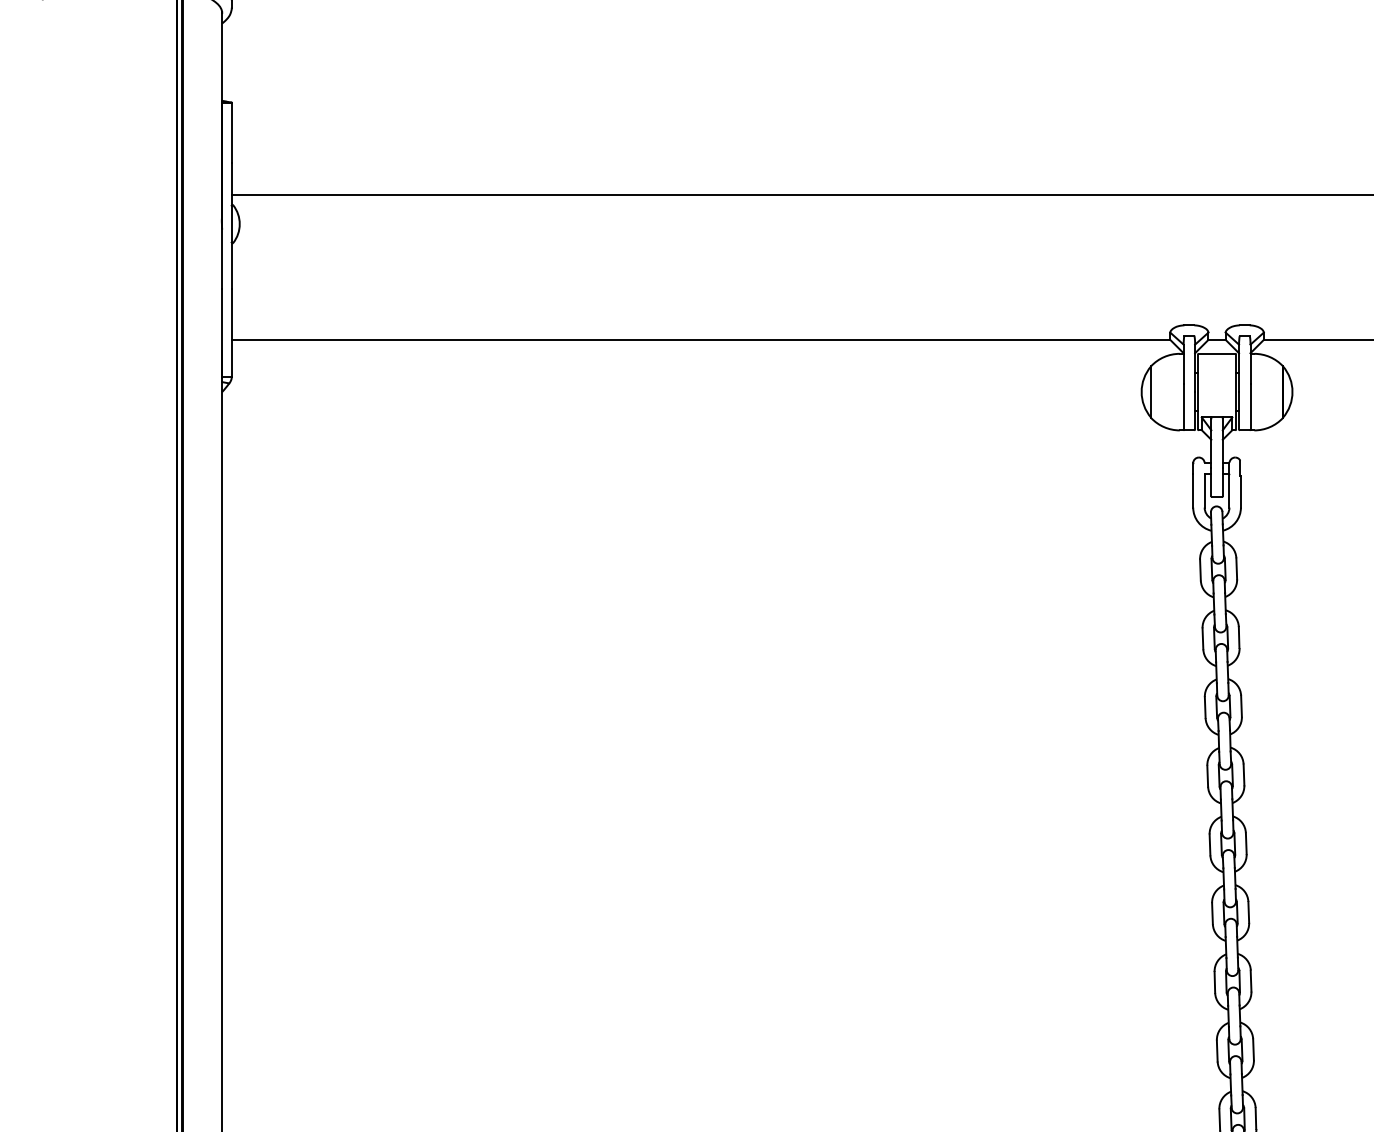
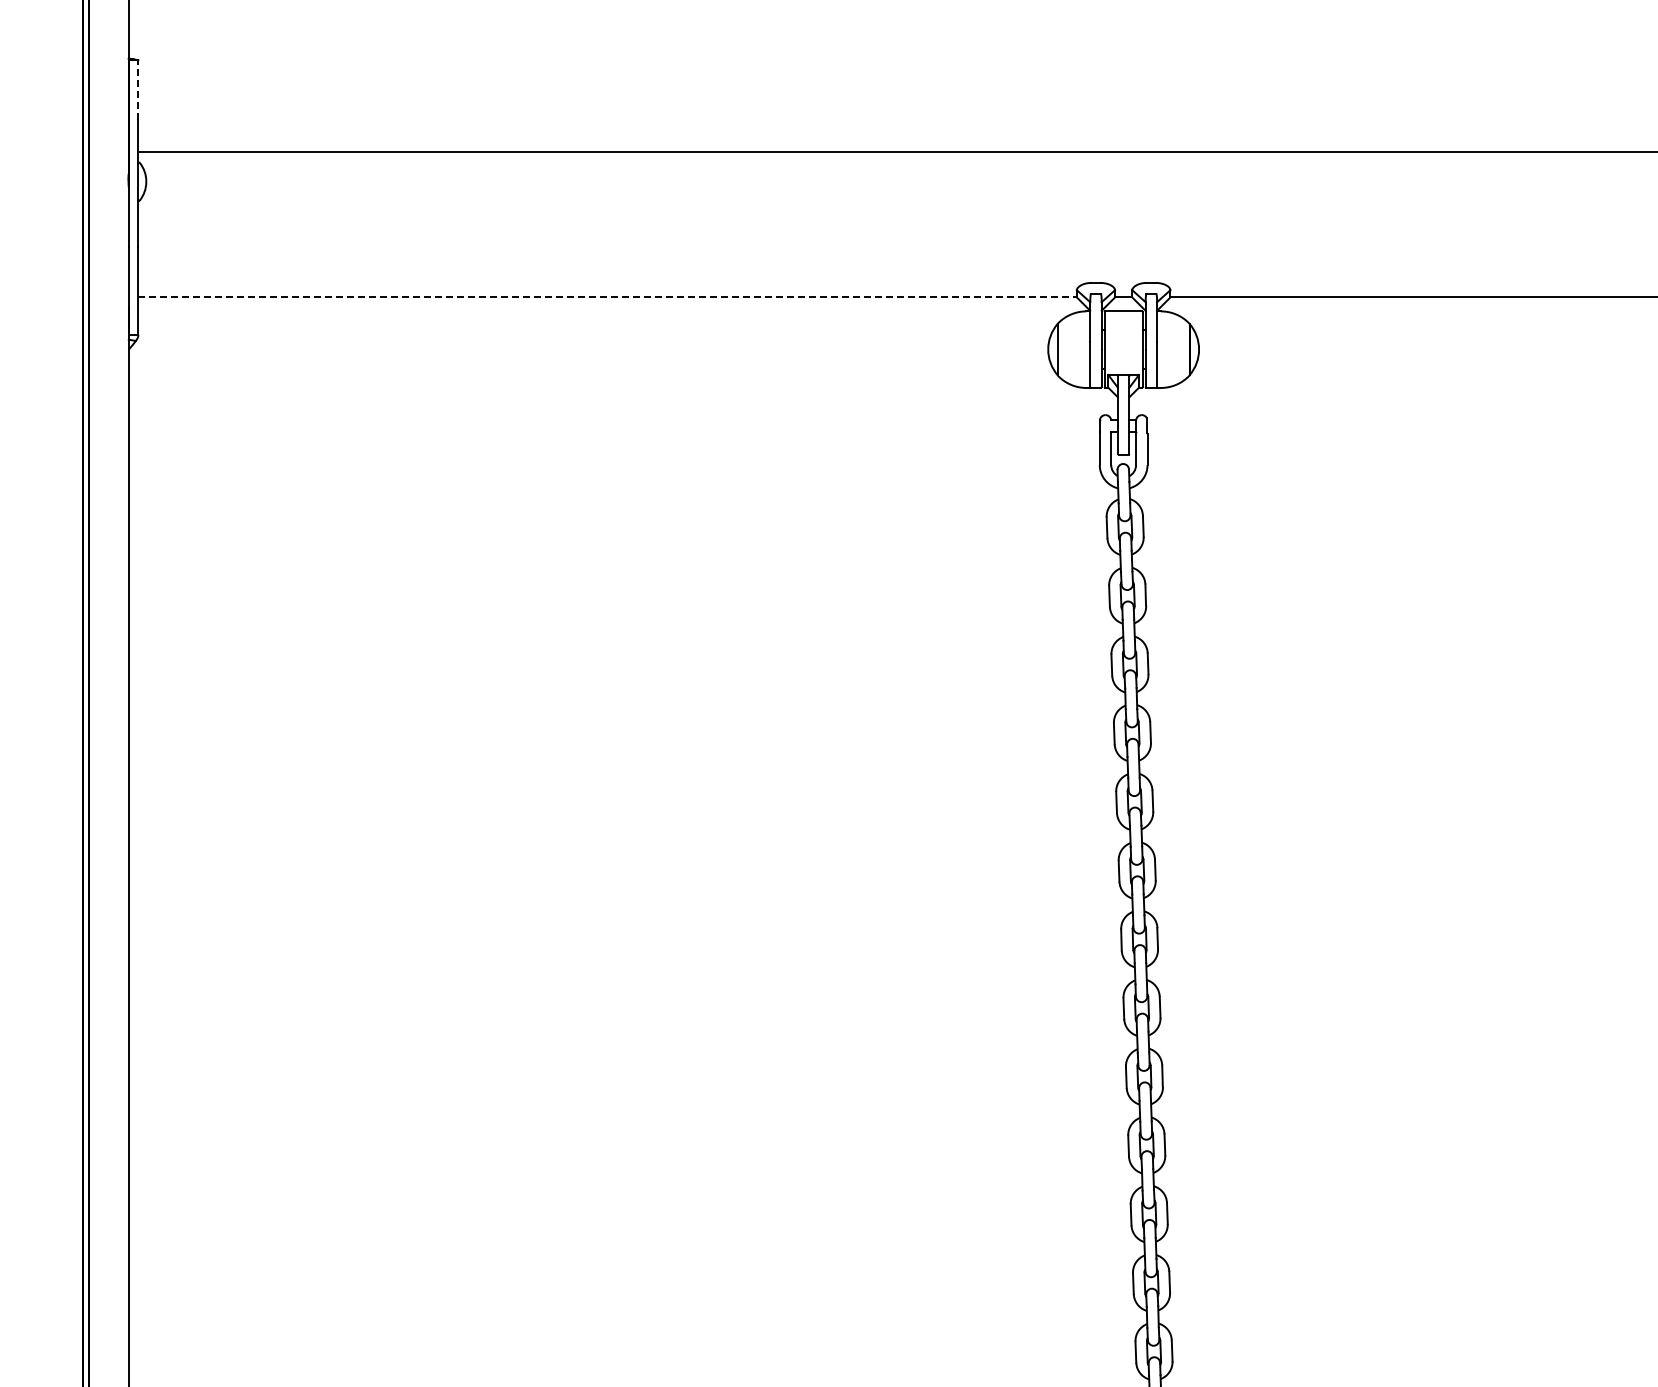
line: (231, 132) -> (138, 90), solid -> dashed
line: (701, 339) -> (608, 297), solid -> dashed

